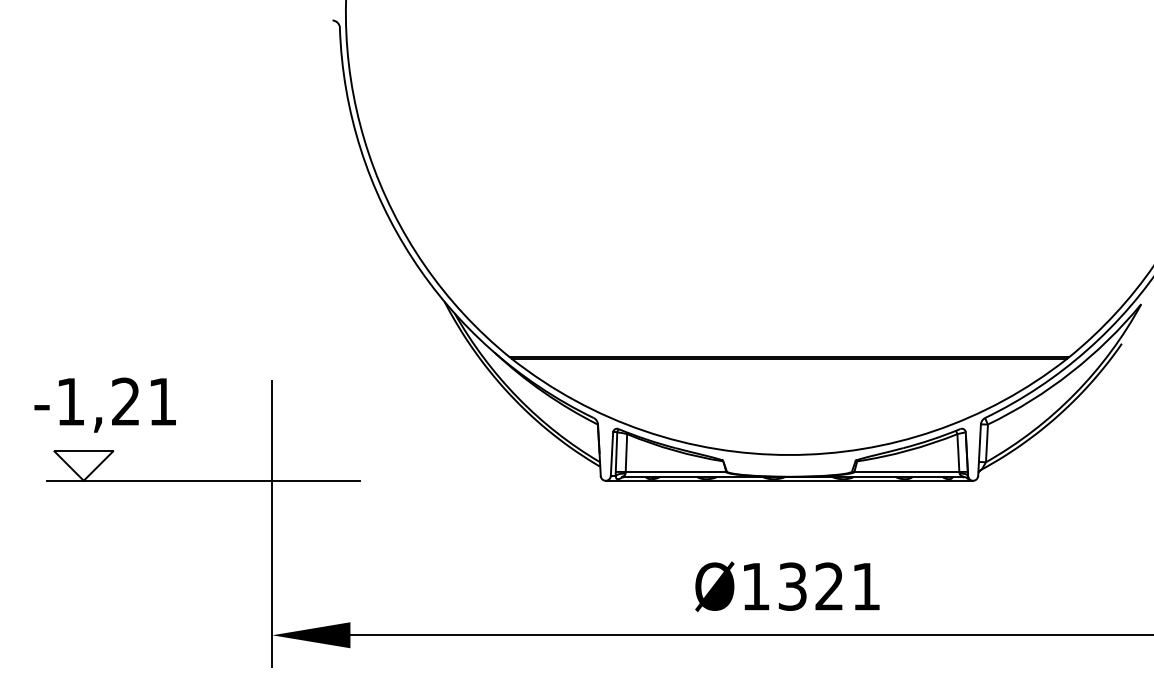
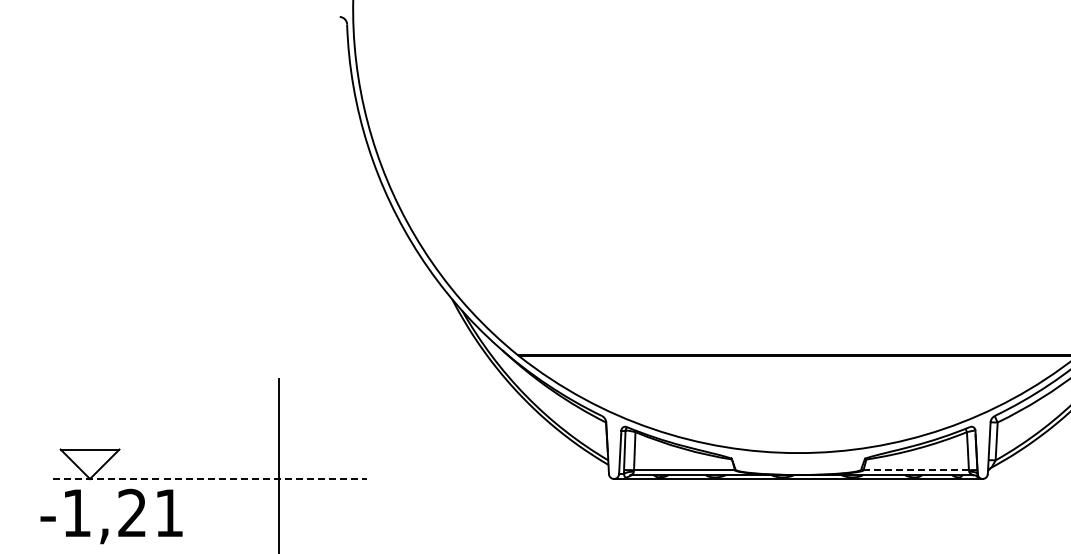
text: (104, 404) -> (110, 515), moved
line: (906, 472) -> (915, 470), solid -> dashed
line: (203, 480) -> (210, 478), solid -> dashed

